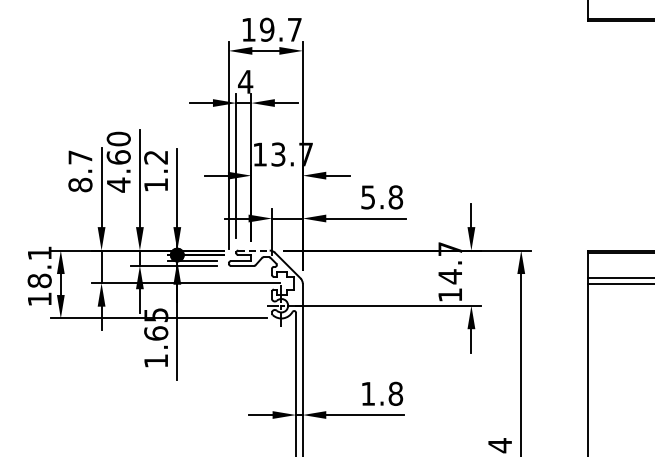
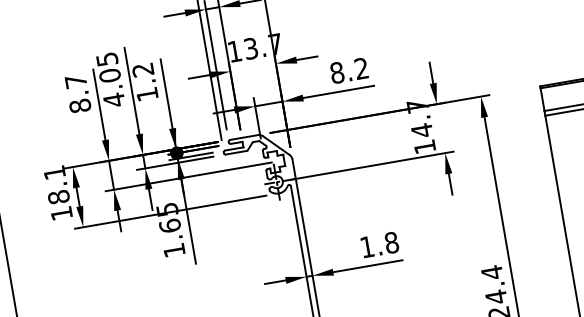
text: (118, 147) -> (108, 66), 4.60 -> 4.05
text: (382, 197) -> (349, 70), 5.8 -> 8.2
line: (253, 250) -> (243, 137), dashed -> solid

